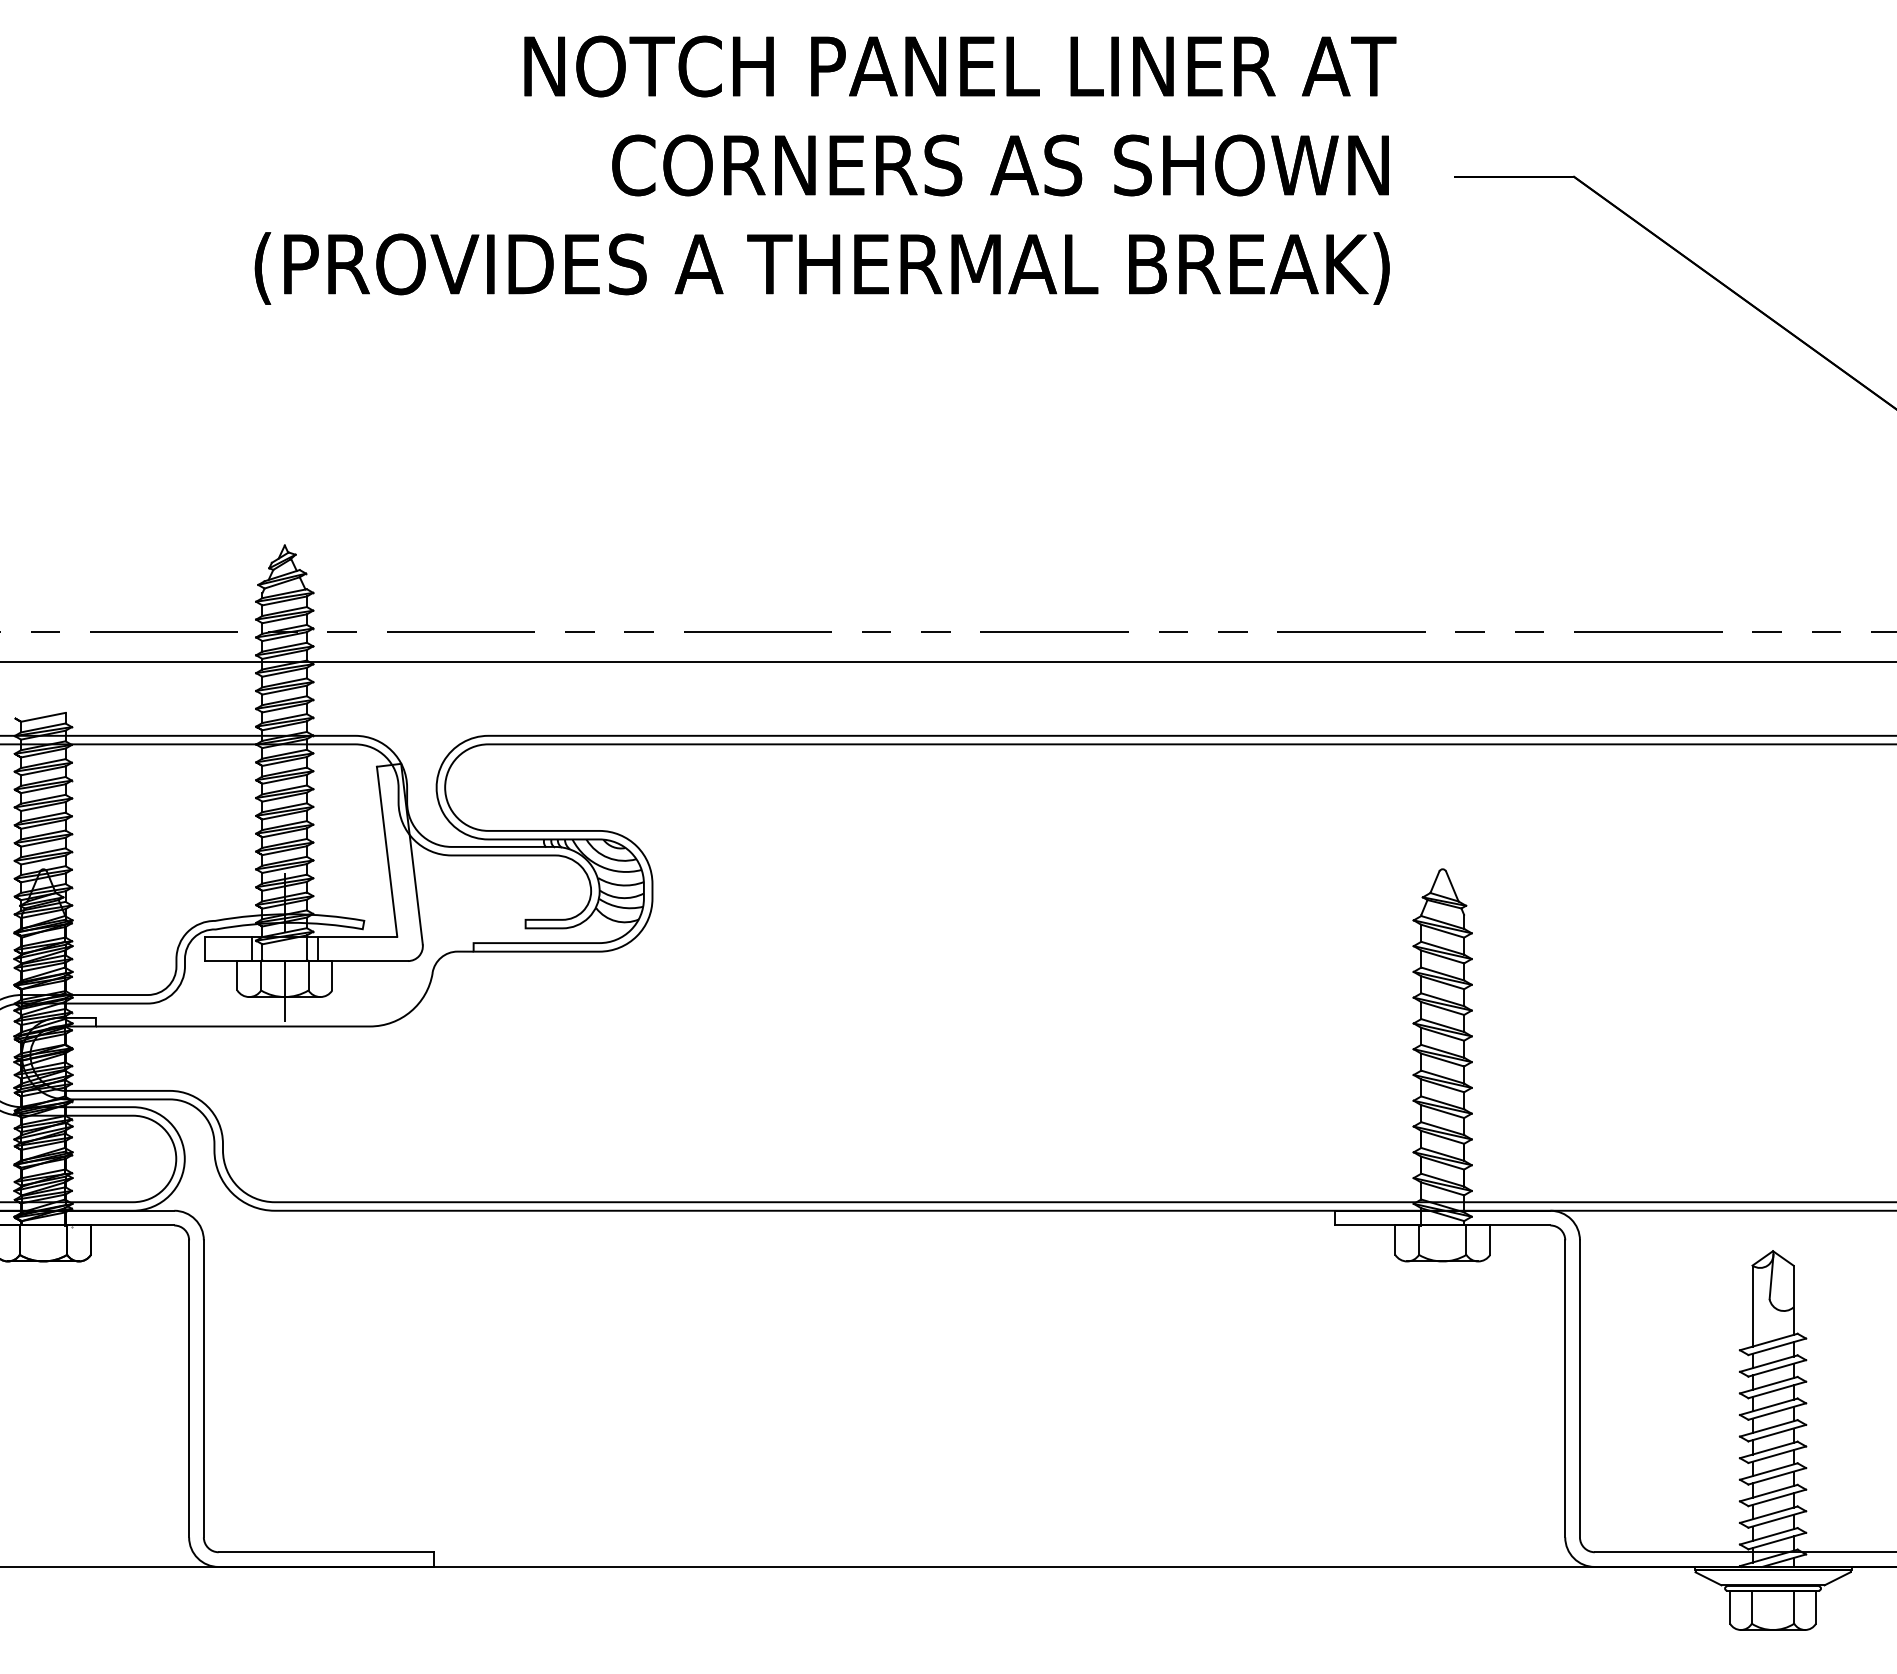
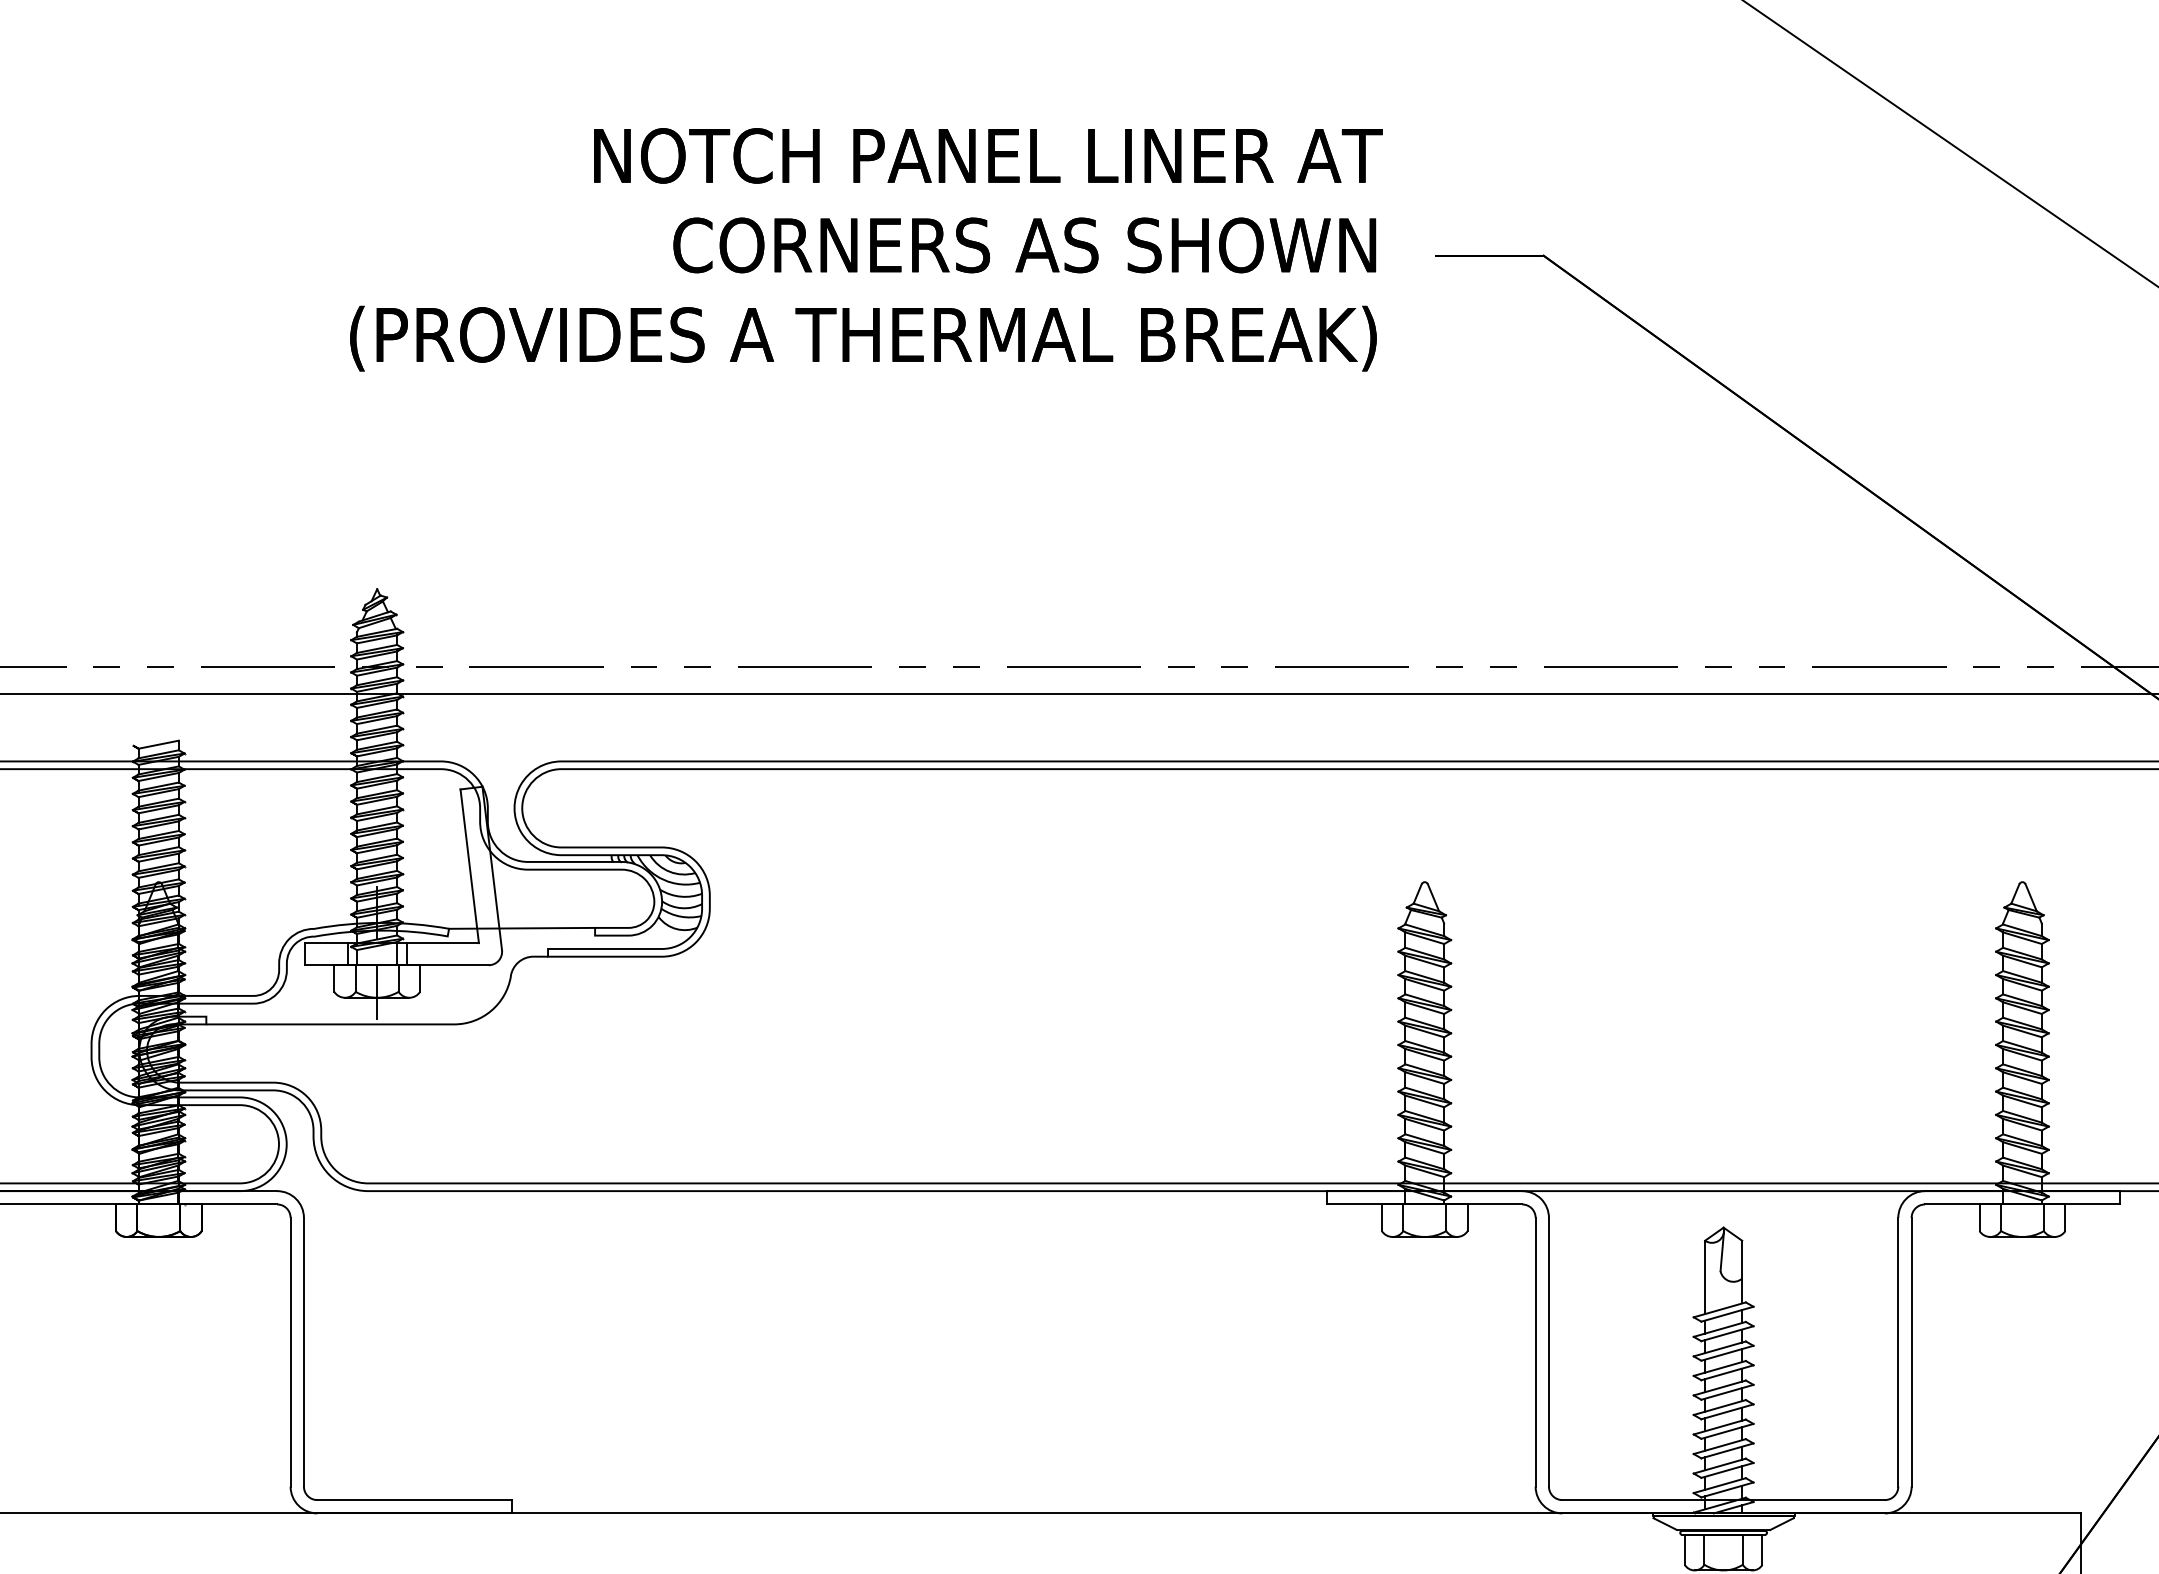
line: (445, 919) -> (522, 927), added

